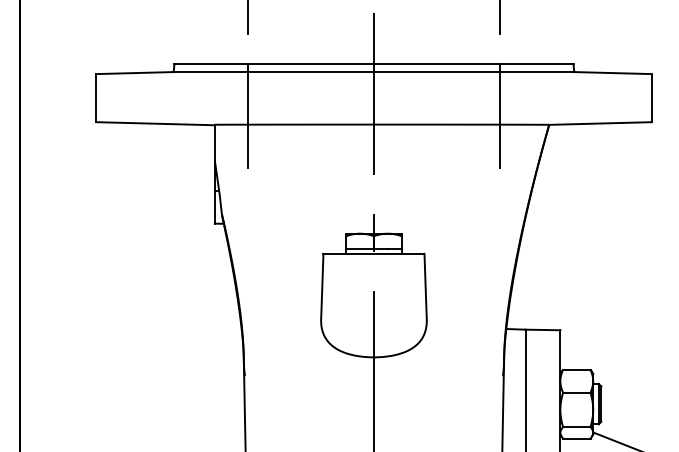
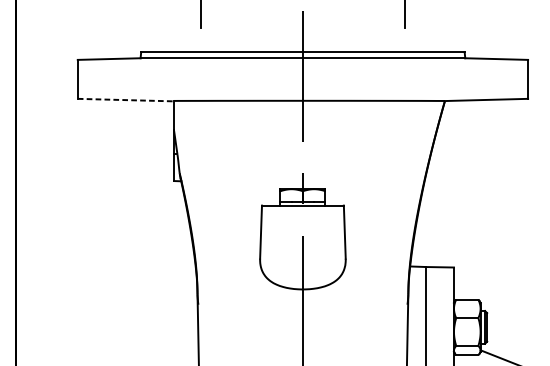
line: (247, 116) -> (200, 94), removed
line: (500, 116) -> (405, 94), removed
line: (155, 123) -> (125, 99), solid -> dashed

